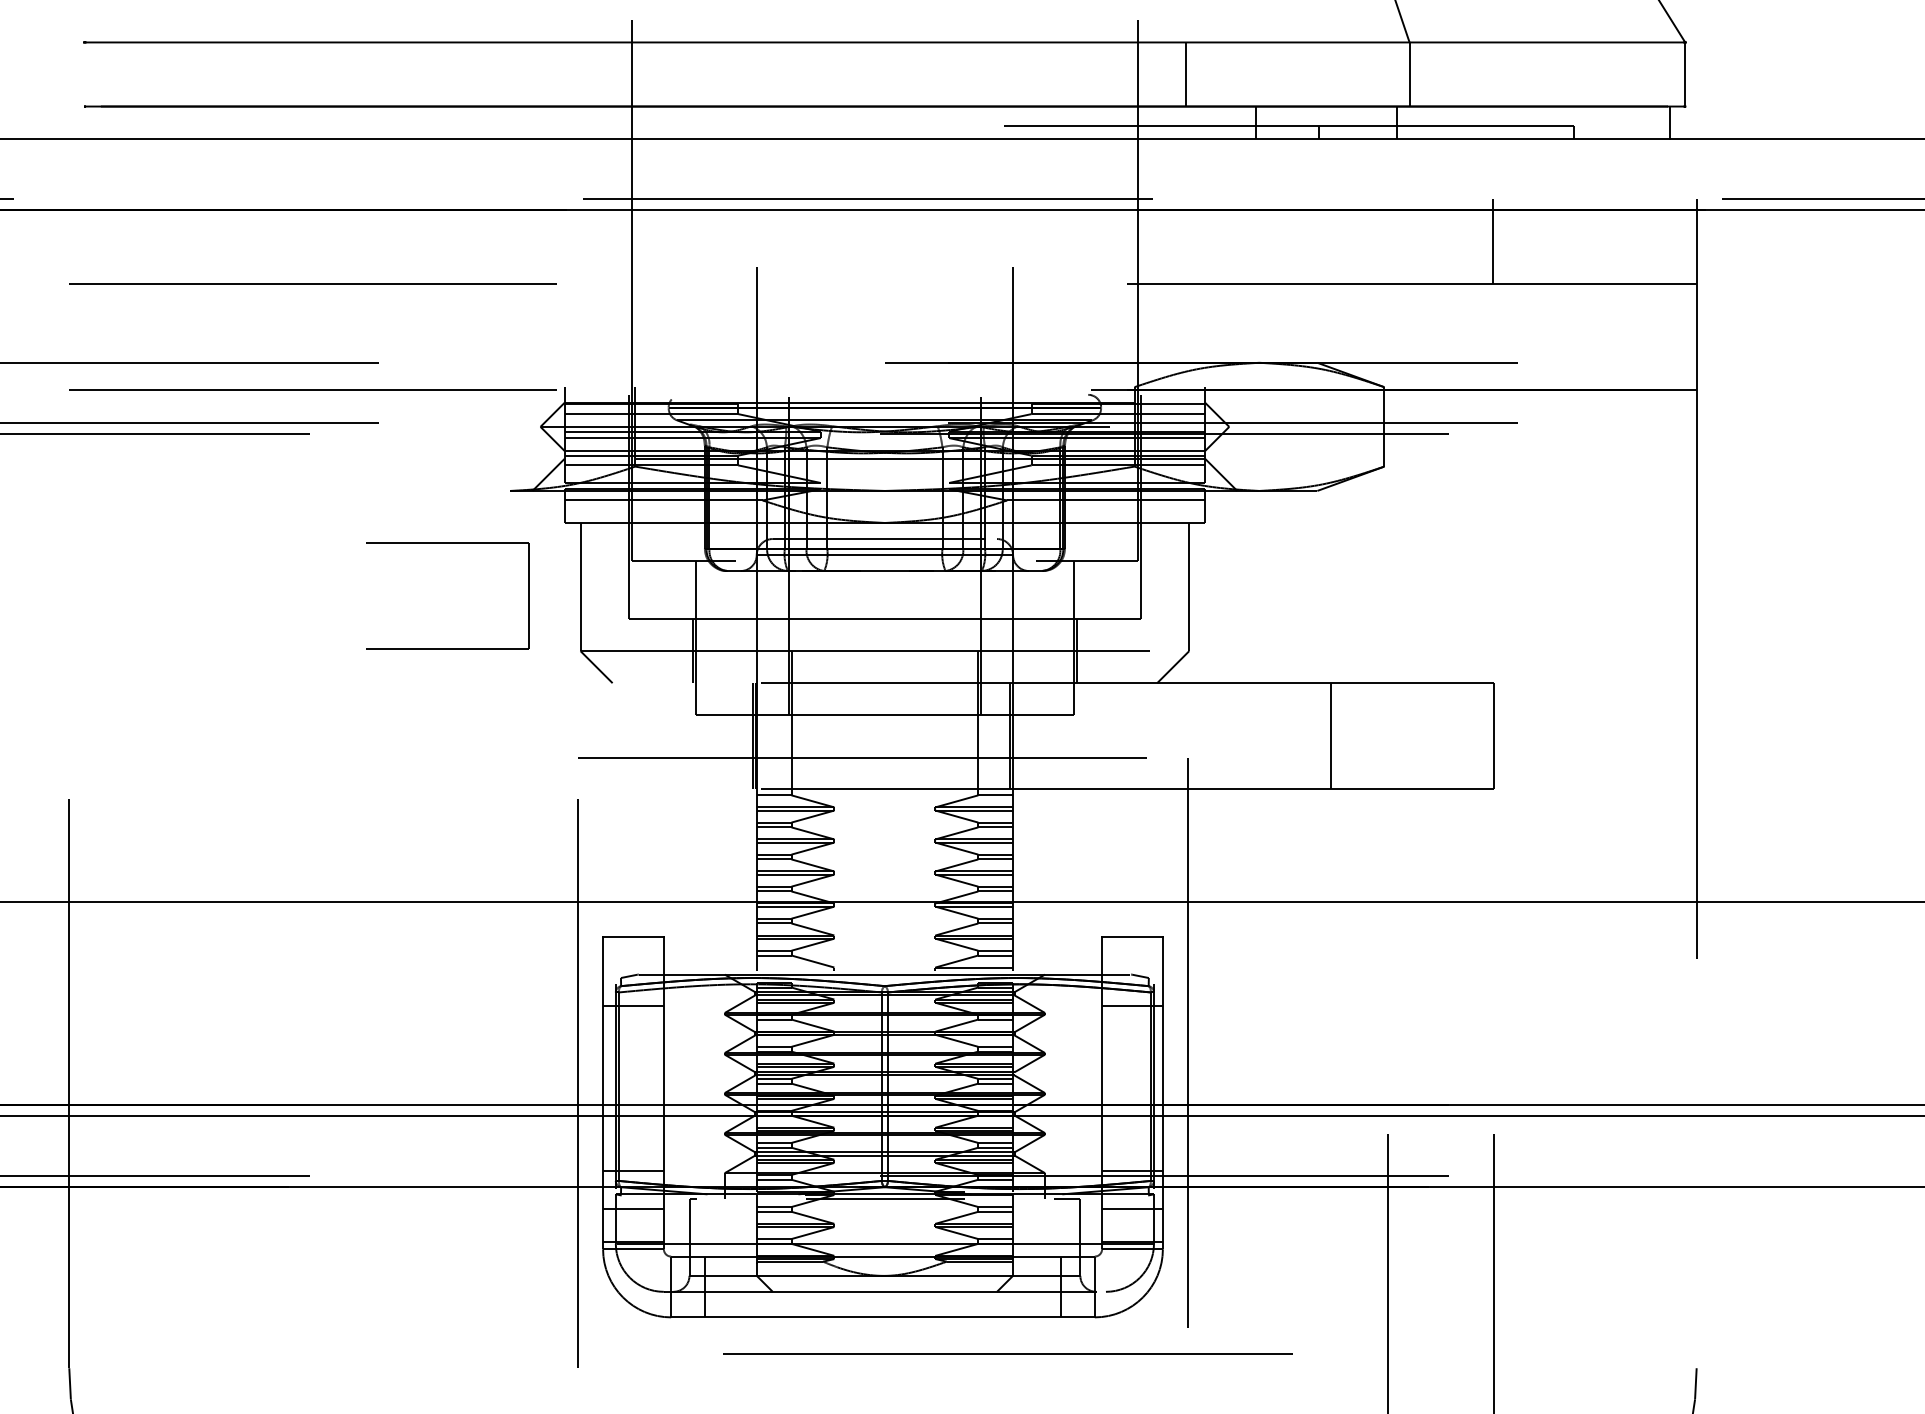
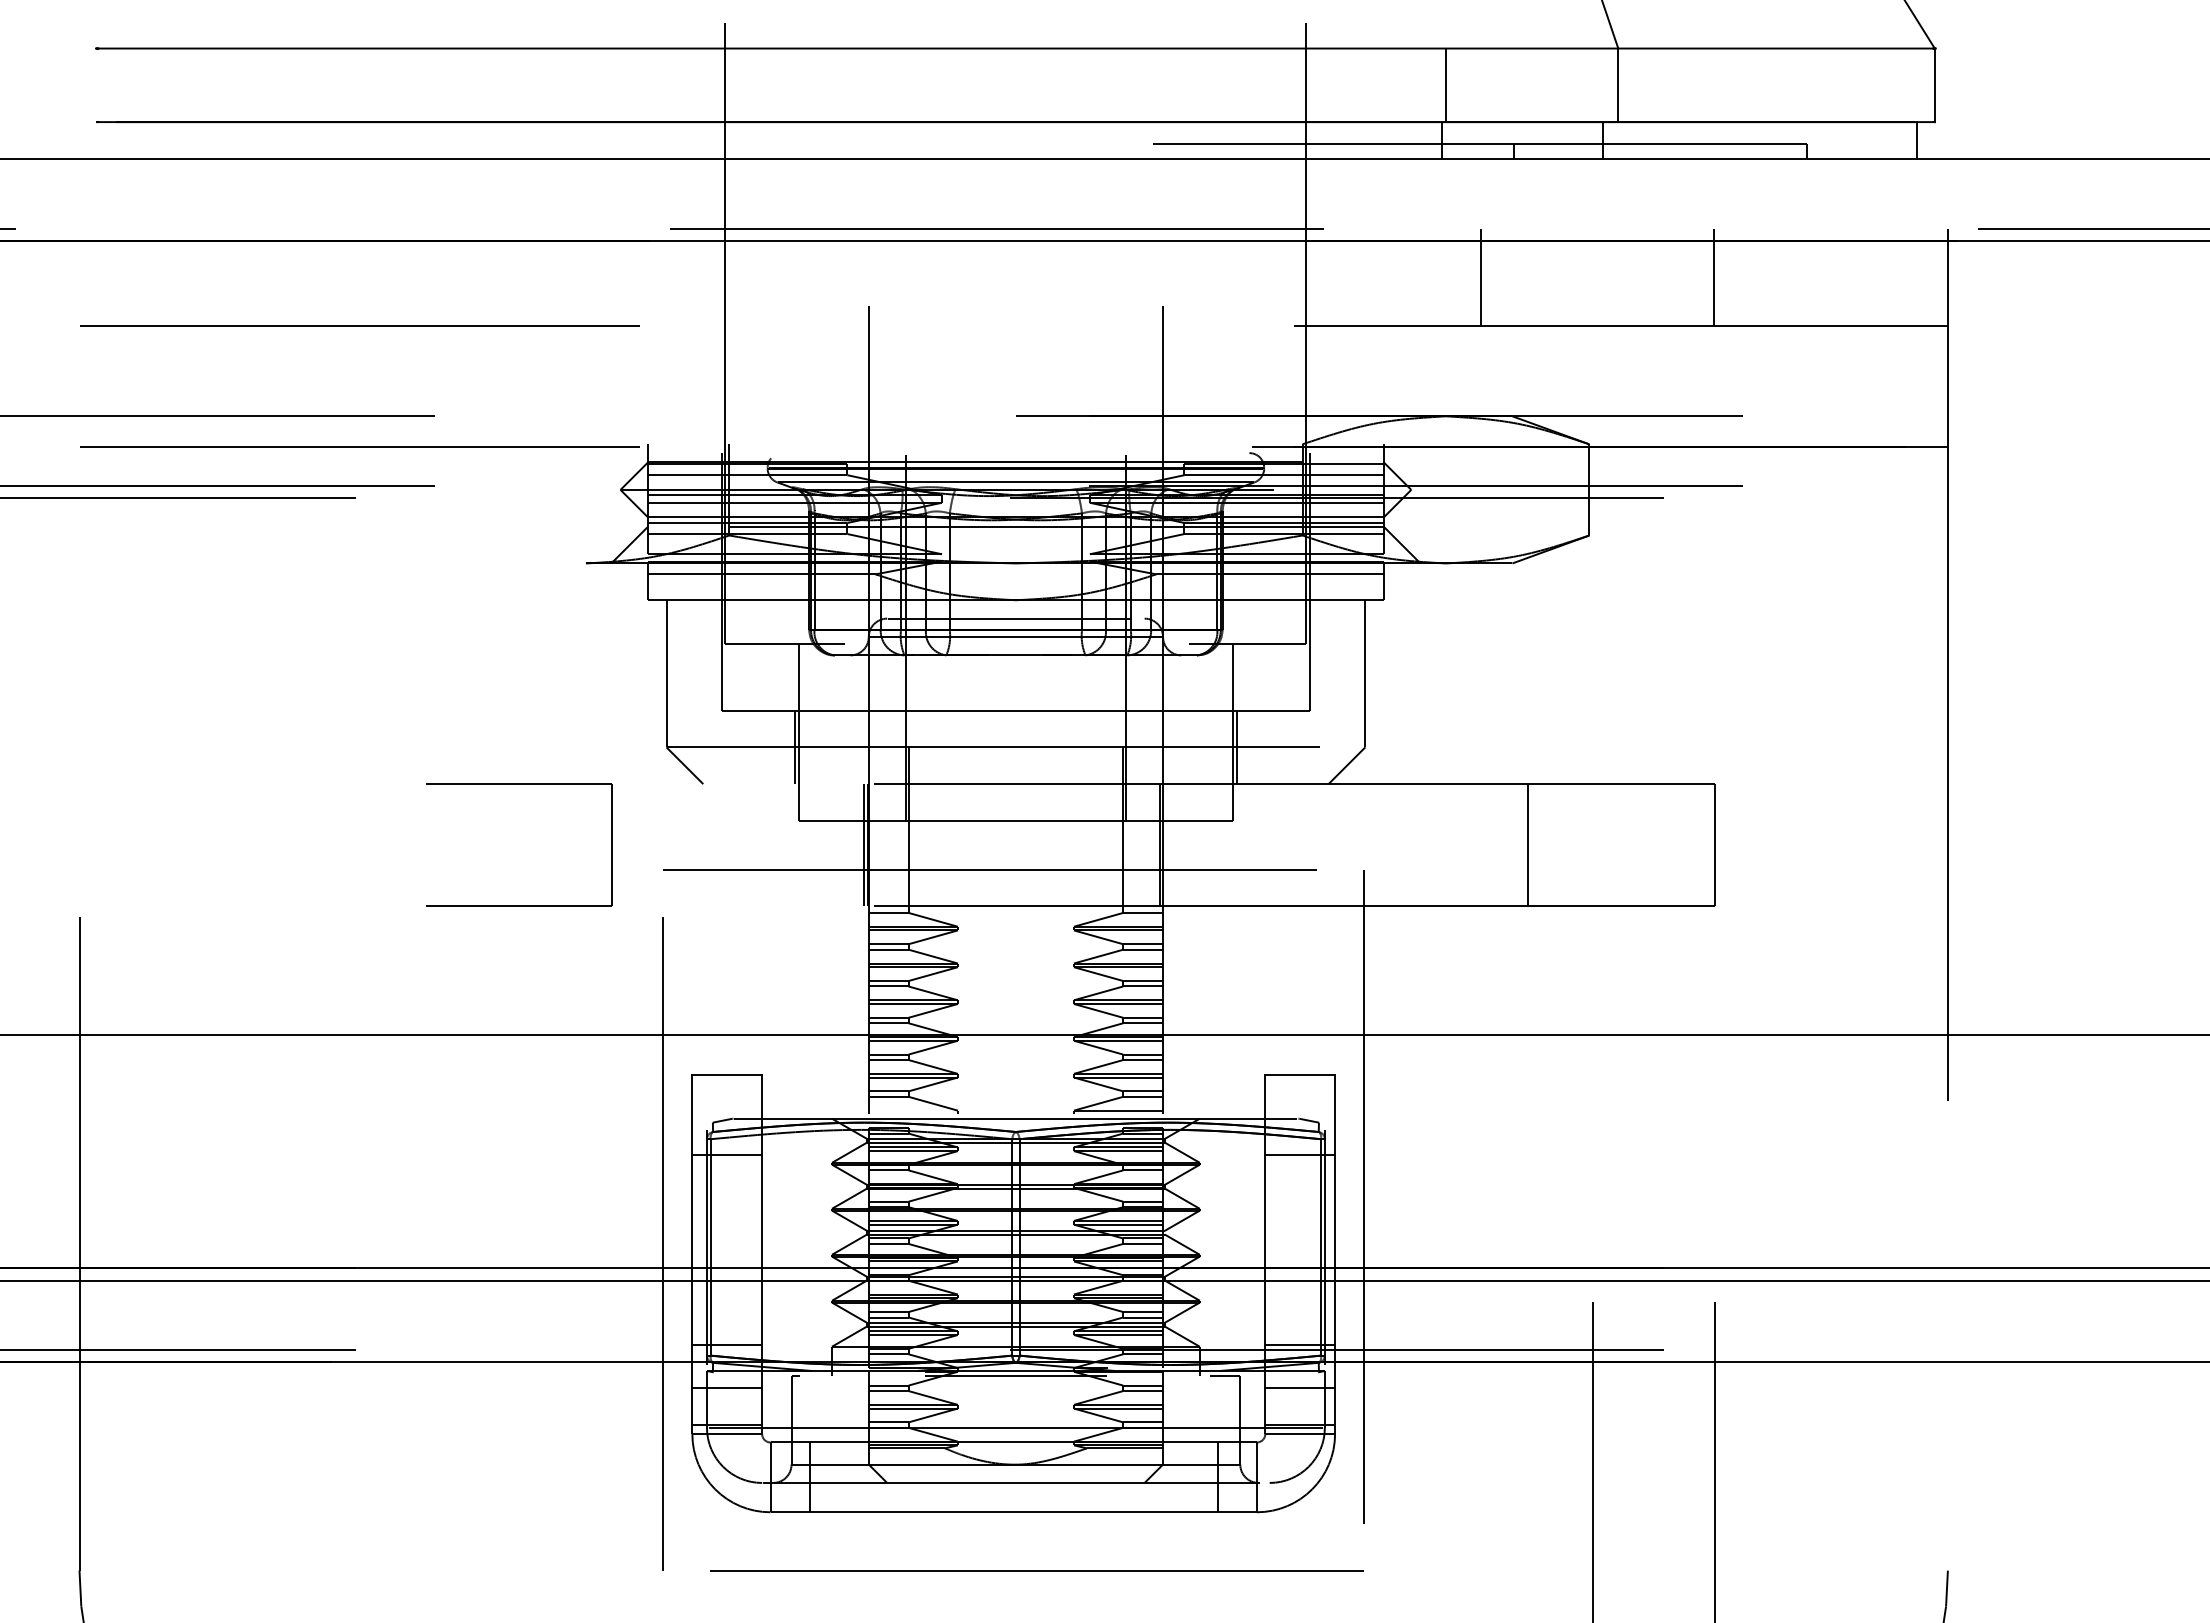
line: (1185, 74) -> (1446, 85), moved
line: (1289, 241) -> (1480, 276), added
part: (448, 543) -> (519, 784), moved
line: (1007, 1354) -> (1036, 1570), moved

